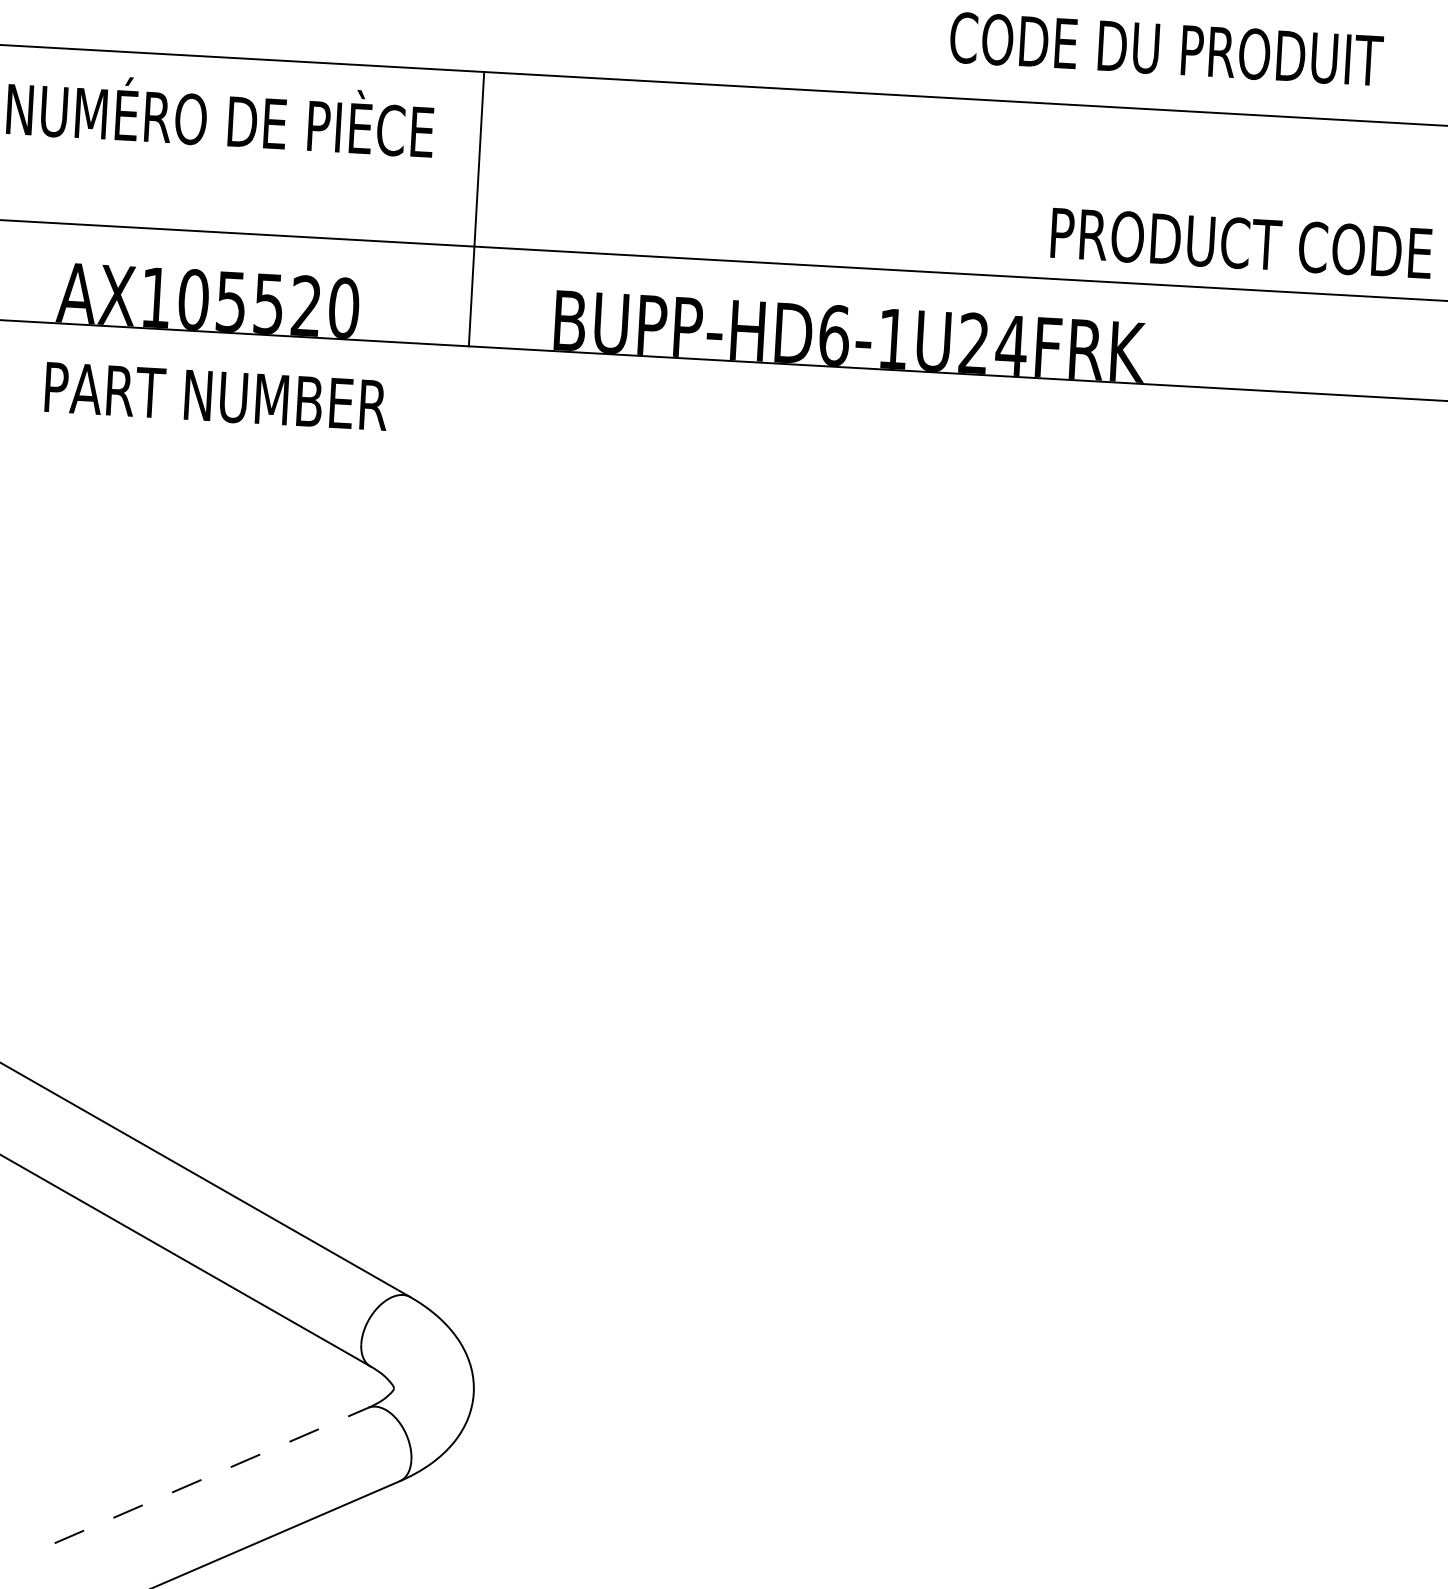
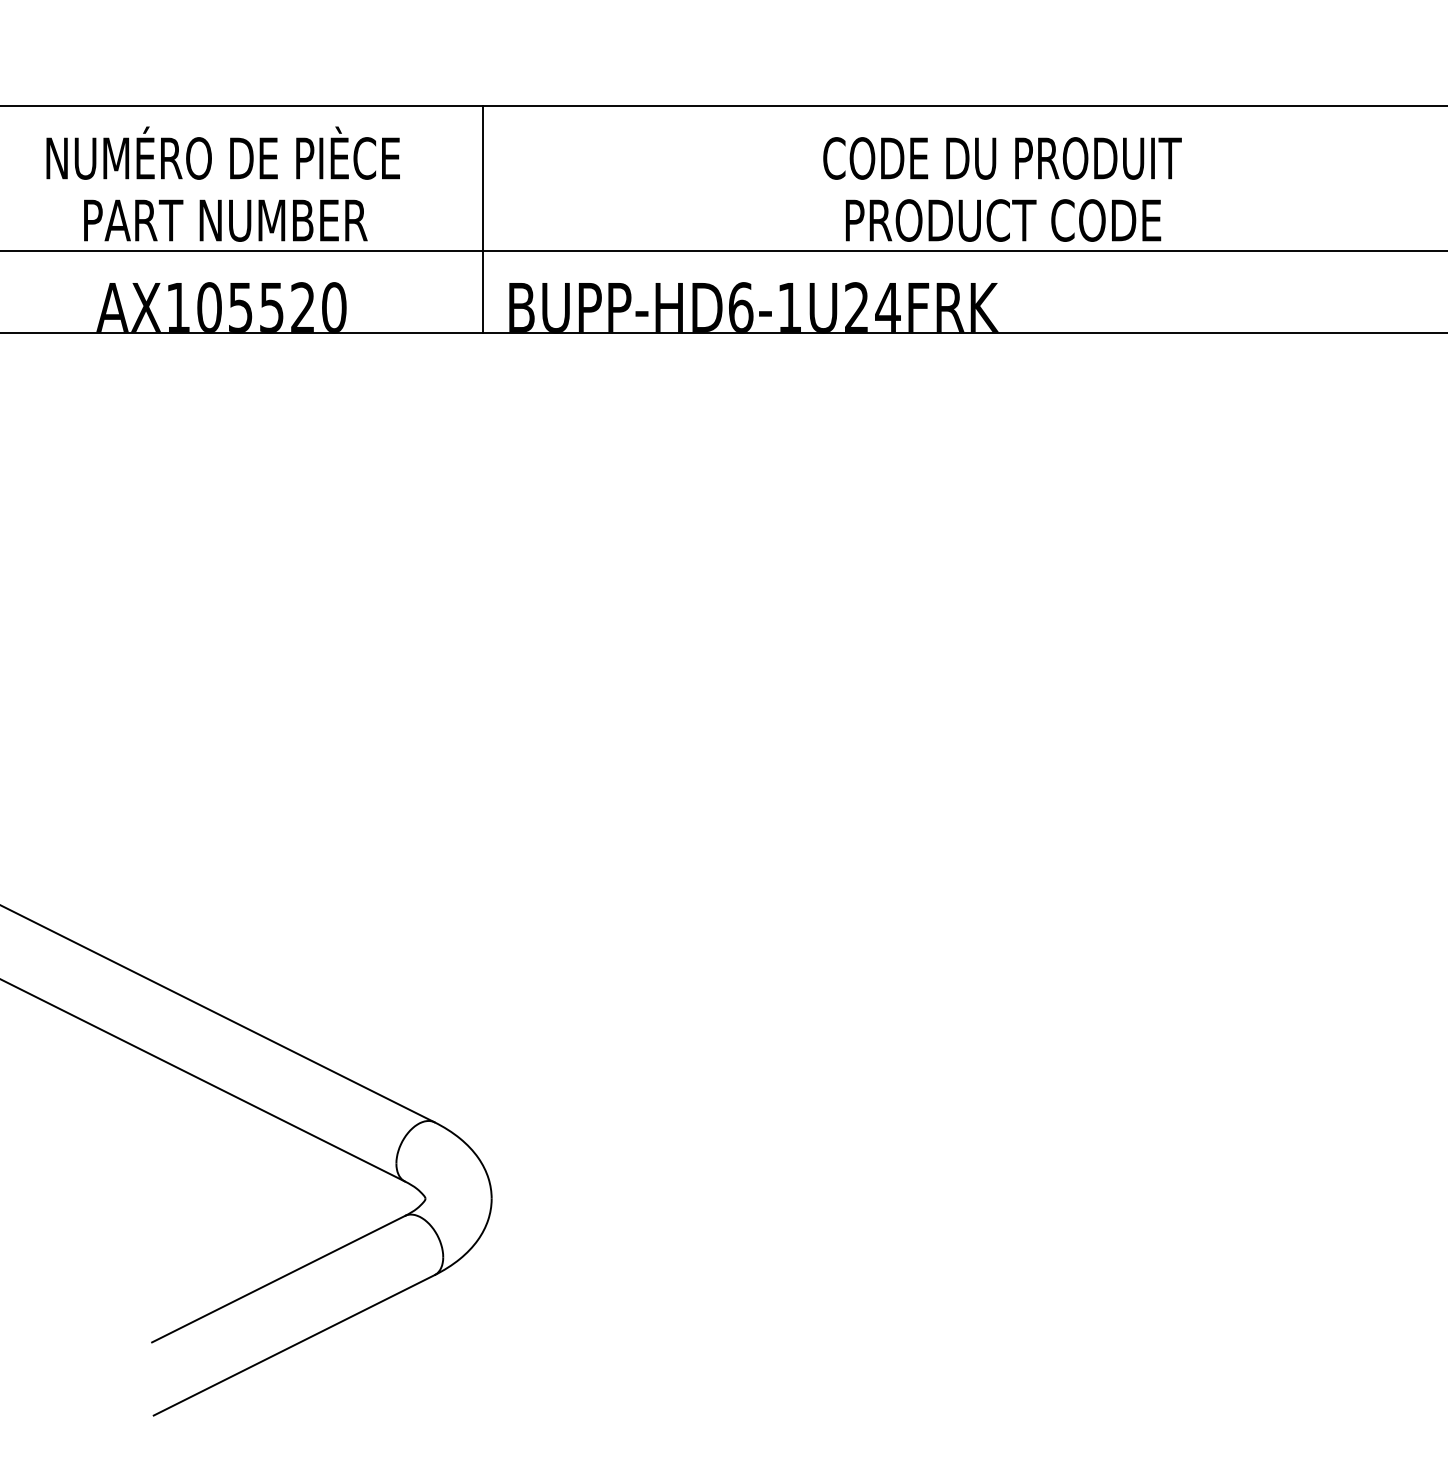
text: (1166, 49) -> (1002, 158), moved
line: (476, 209) -> (483, 219), moved
text: (1241, 243) -> (1003, 220), moved
text: (216, 396) -> (225, 220), moved
line: (212, 1474) -> (279, 1278), dashed -> solid

